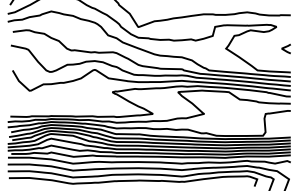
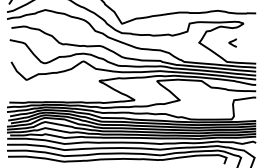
line: (285, 48) -> (232, 42), moved

